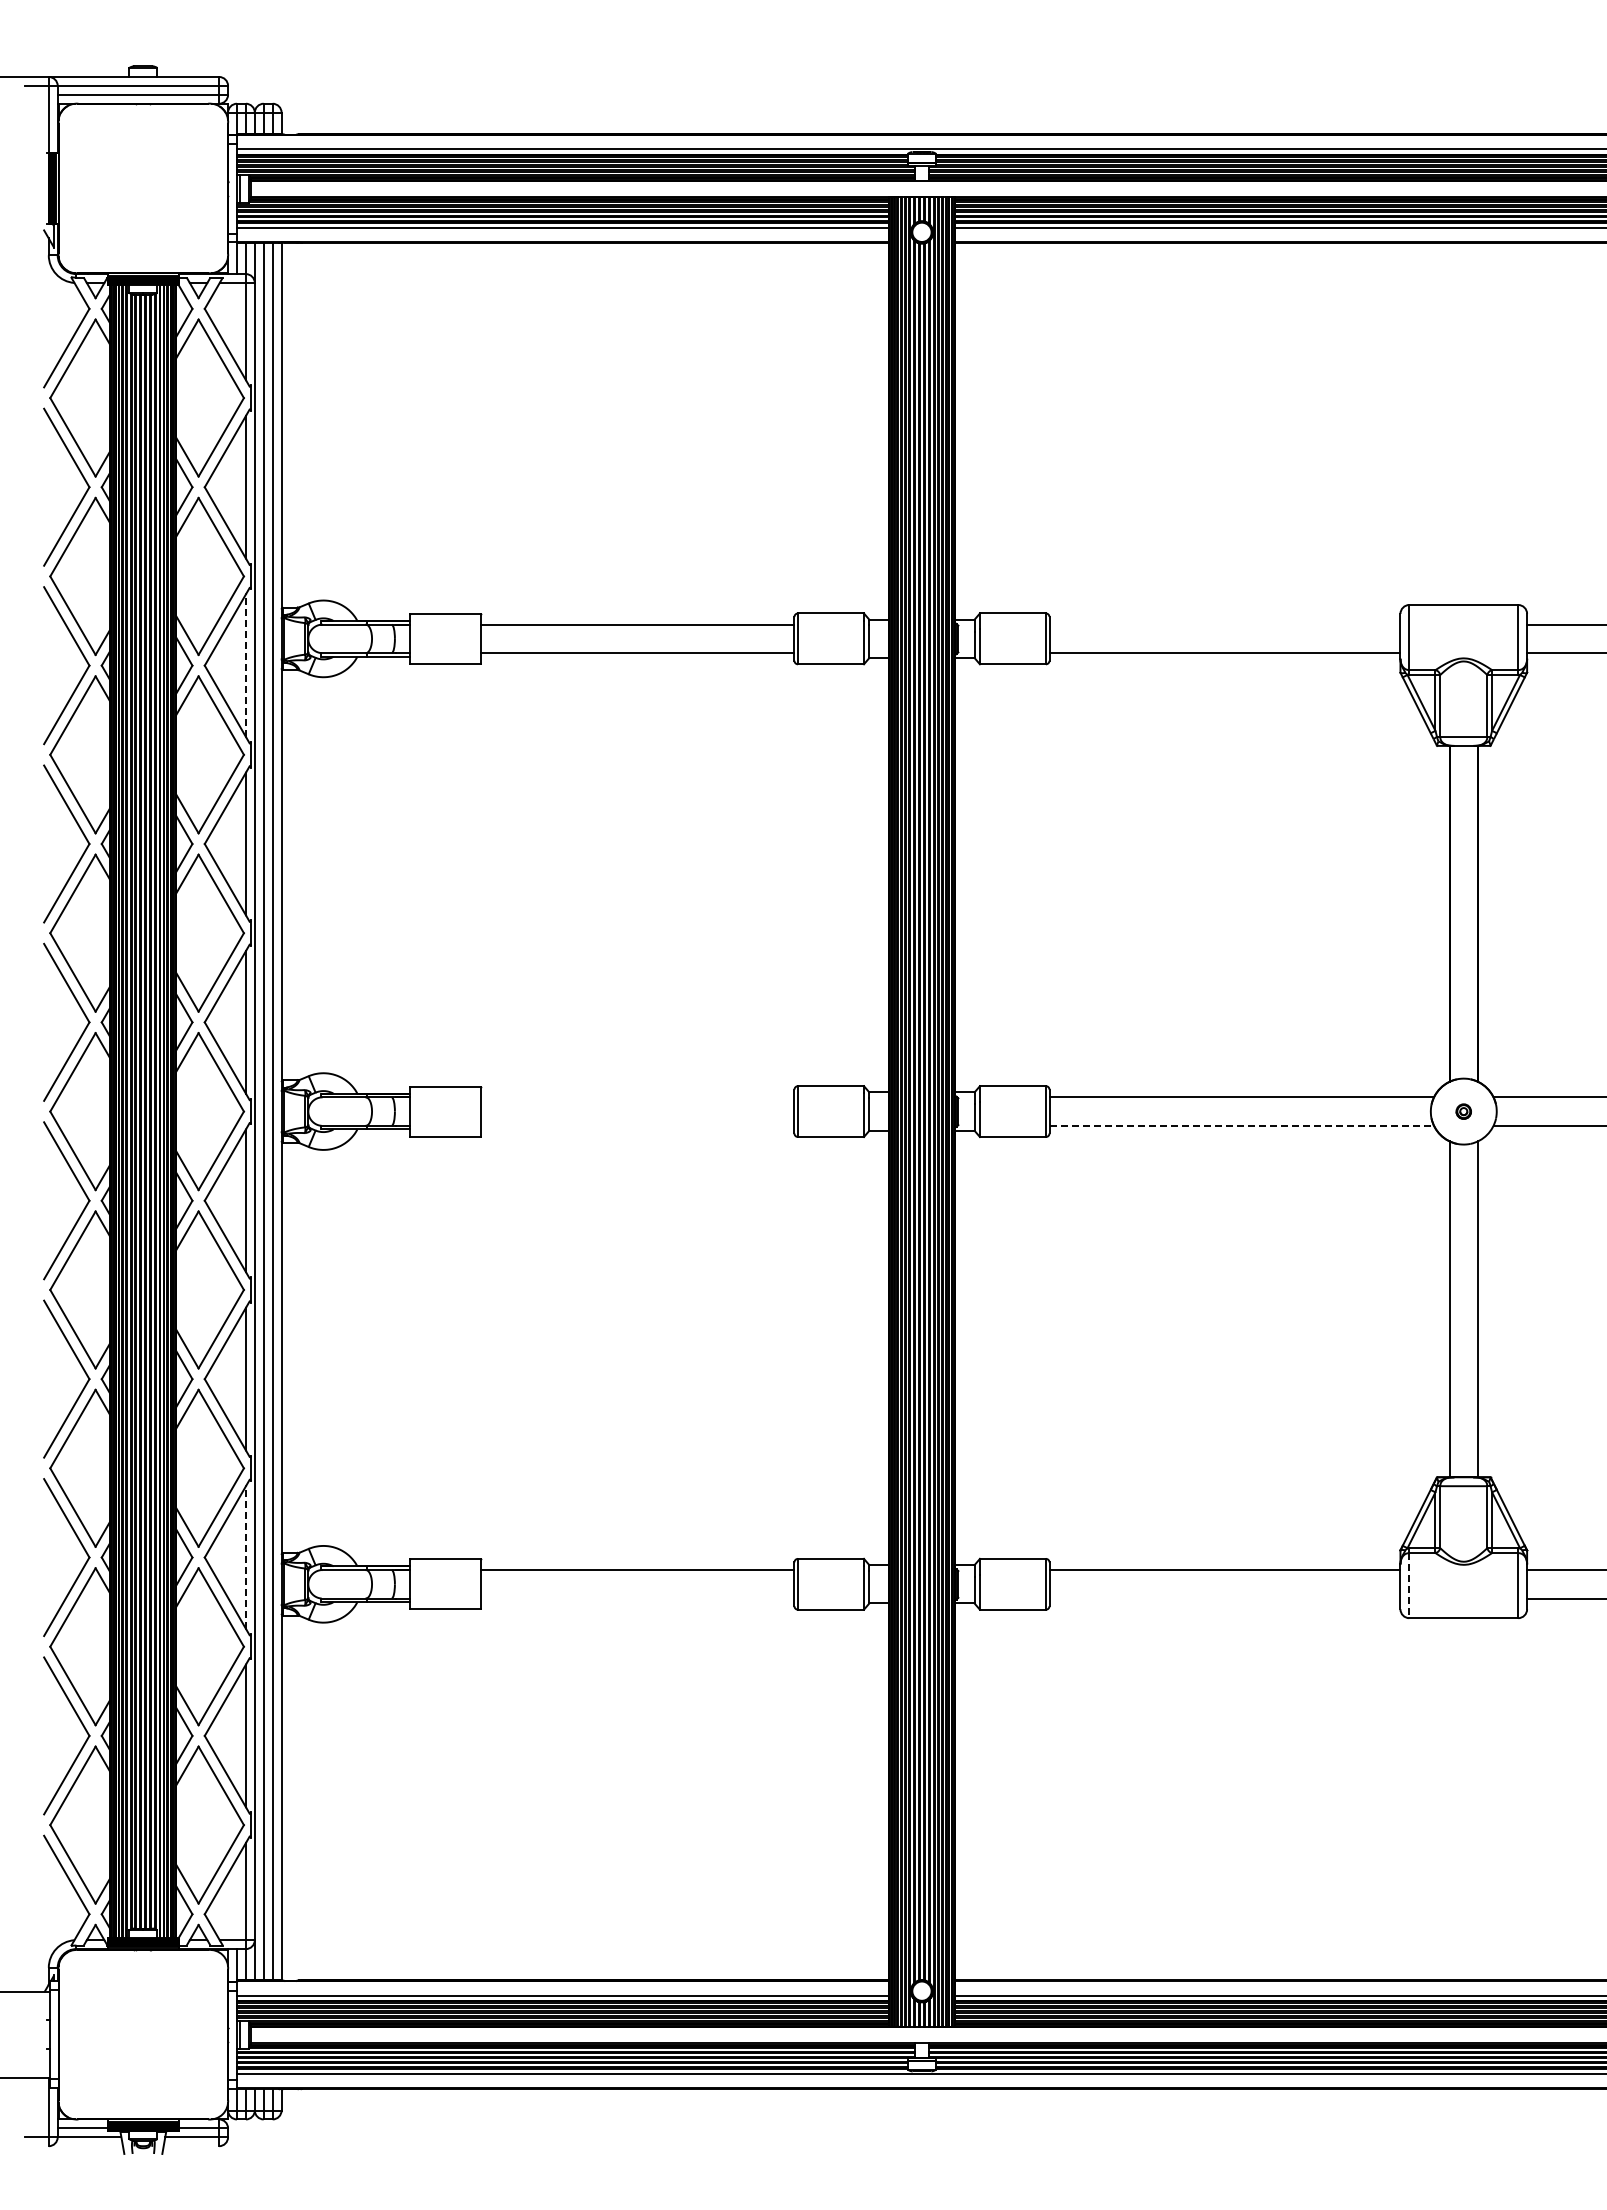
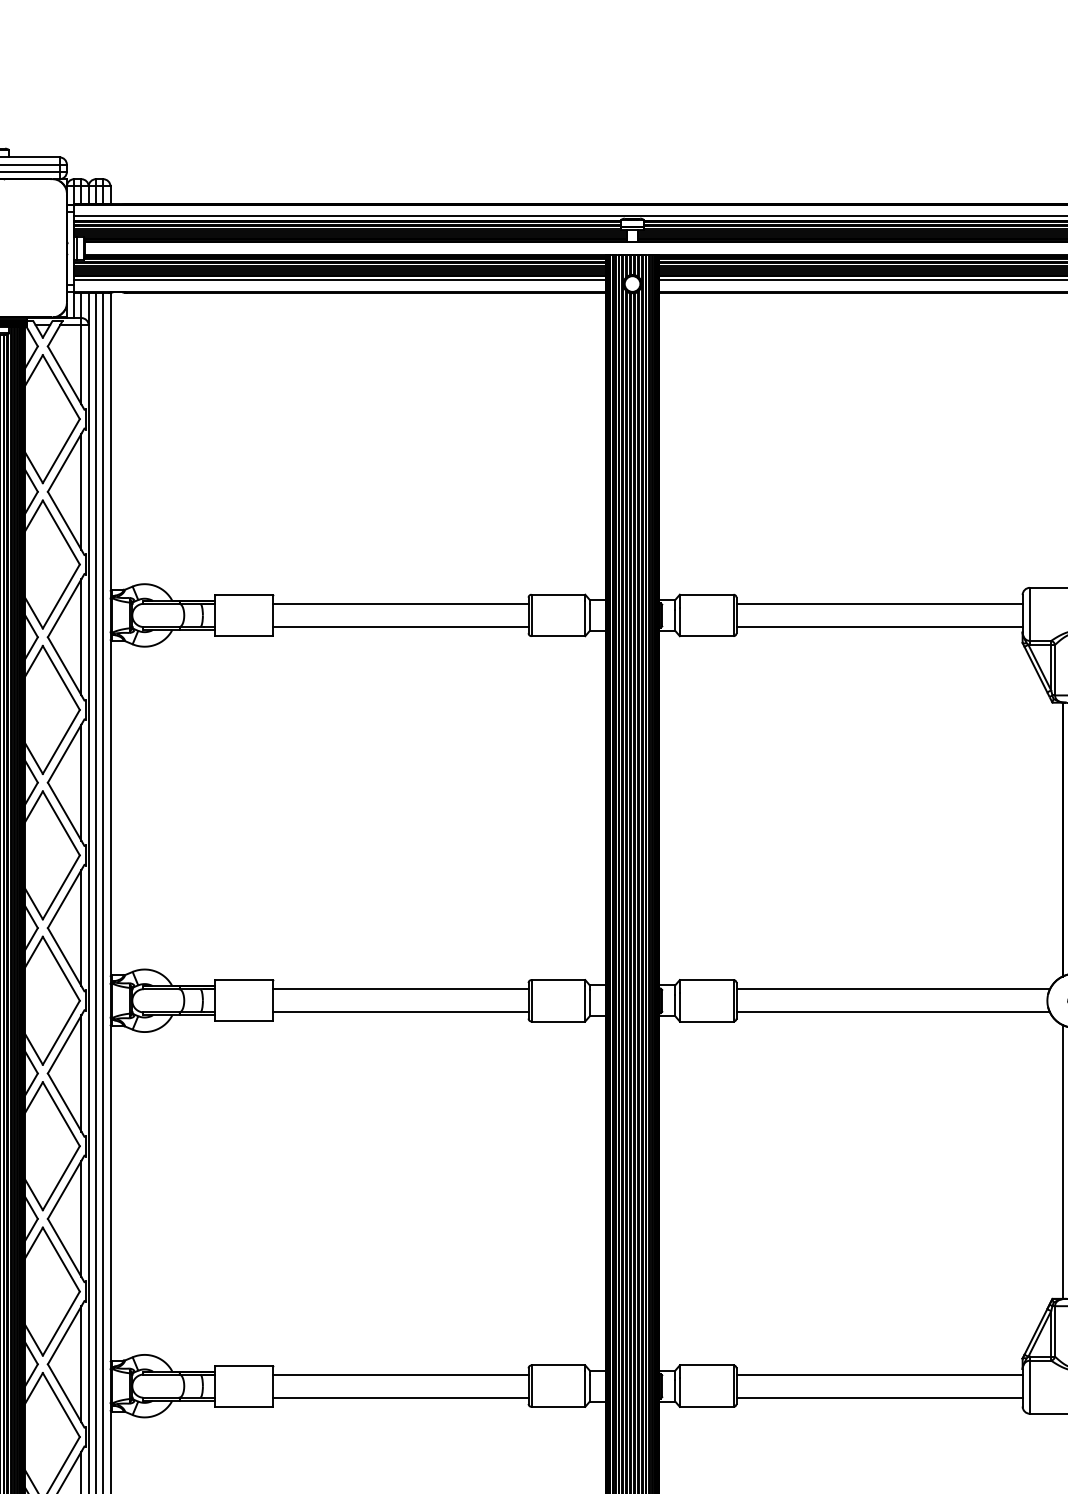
line: (1224, 624) -> (879, 603), added
line: (245, 665) -> (81, 637), dashed -> solid
line: (637, 1097) -> (400, 989), added
line: (637, 1125) -> (400, 1012), added
line: (1242, 1125) -> (893, 1012), dashed -> solid
line: (245, 1557) -> (81, 1364), dashed -> solid
line: (1409, 1585) -> (1030, 1387), dashed -> solid
line: (637, 1598) -> (400, 1397), added
line: (1224, 1598) -> (879, 1397), added

